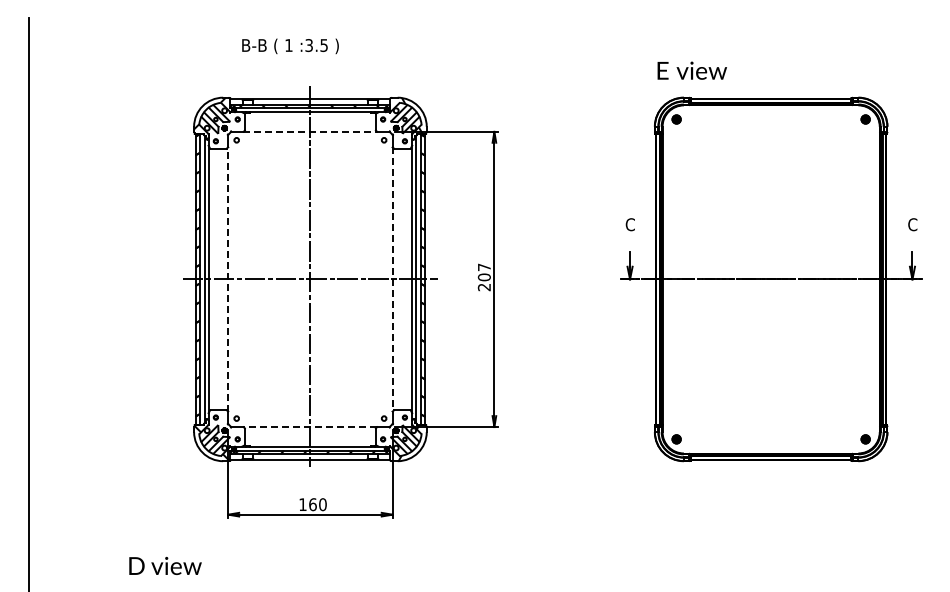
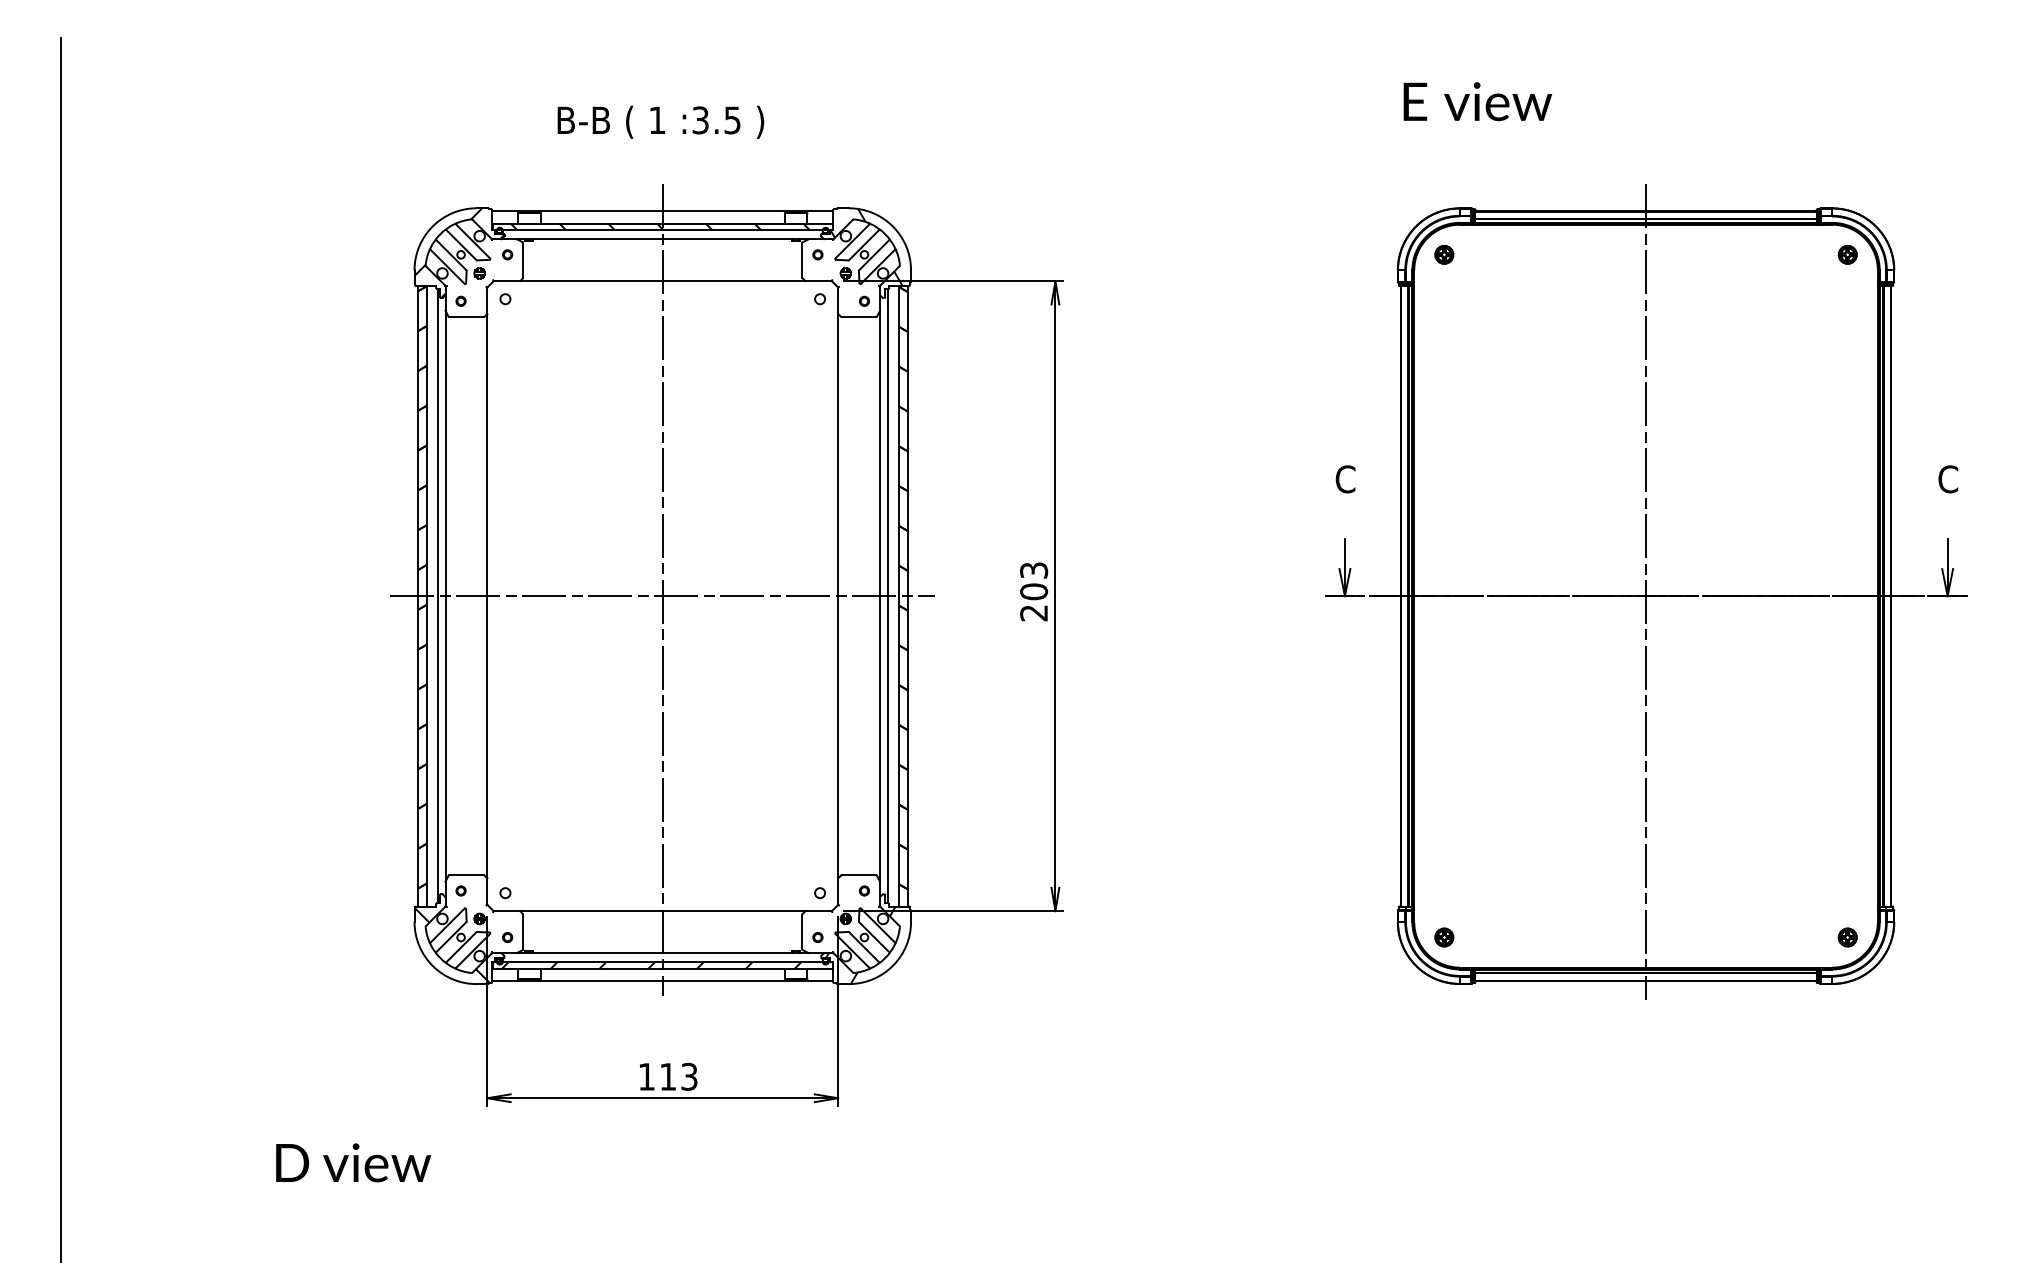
text: (290, 46) -> (660, 122), moved
text: (691, 70) -> (1476, 101), moved
line: (310, 131) -> (662, 280), dashed -> solid
text: (483, 267) -> (1032, 570), 207 -> 203
line: (771, 277) -> (1646, 592), added
line: (228, 278) -> (487, 594), dashed -> solid
line: (392, 279) -> (837, 596), dashed -> solid
line: (310, 427) -> (662, 912), dashed -> solid
text: (317, 504) -> (677, 1076), 160 -> 113
text: (165, 565) -> (353, 1161), moved

